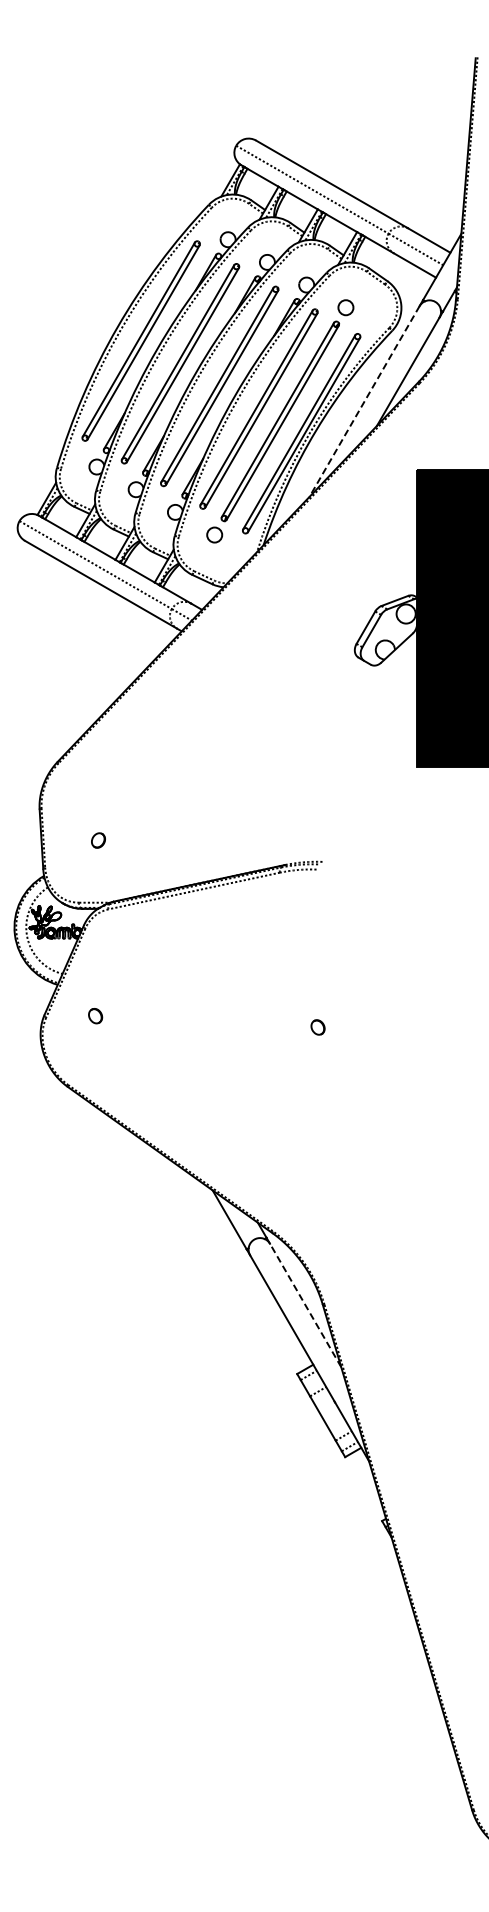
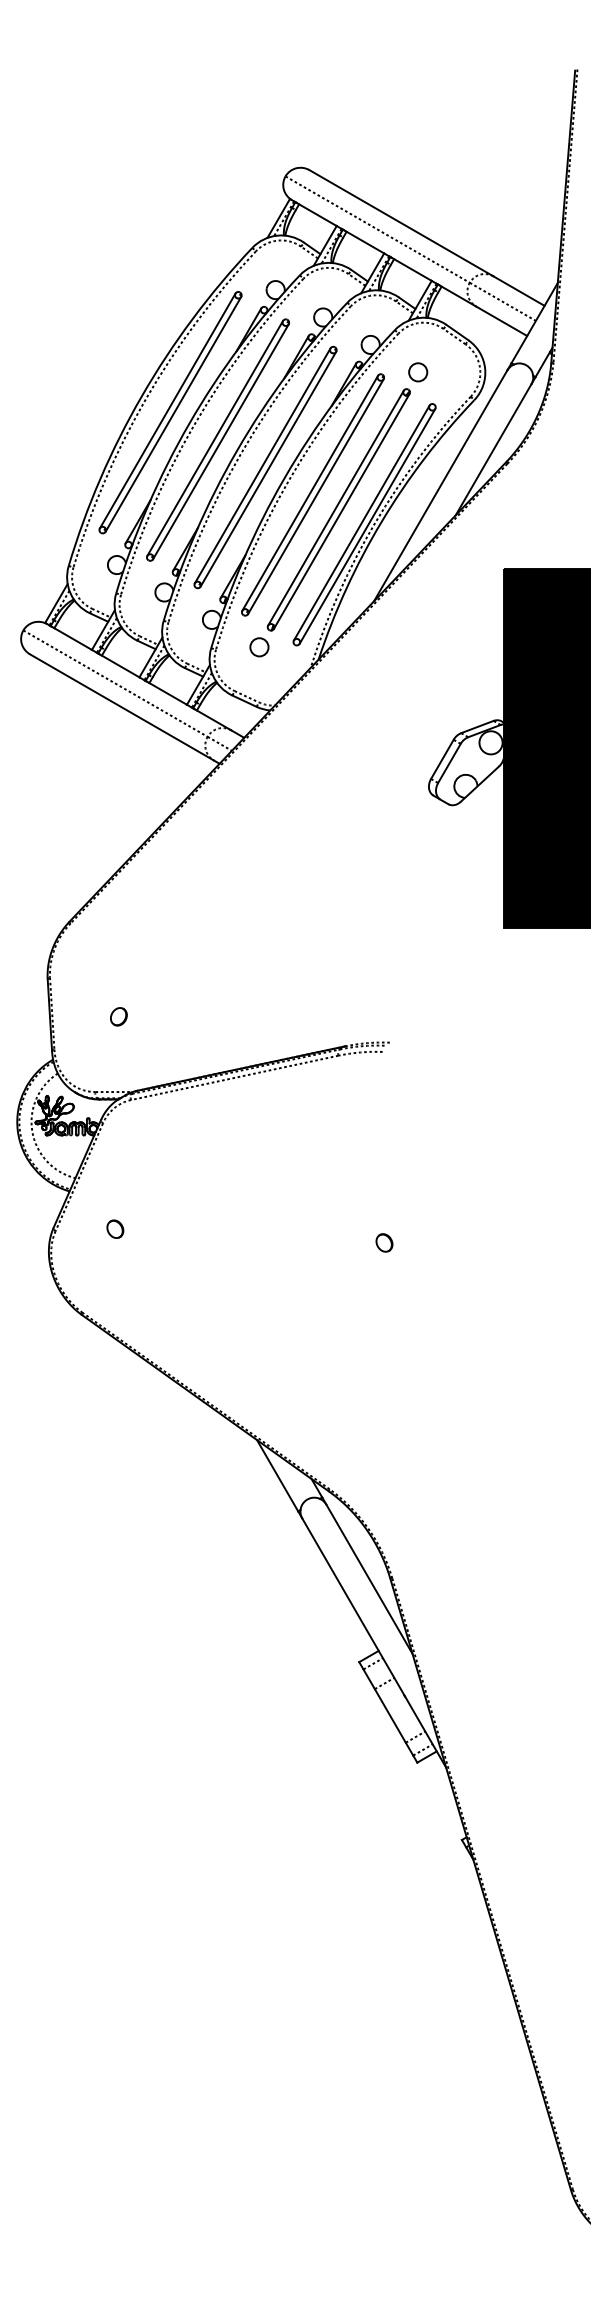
line: (364, 401) -> (440, 485), dashed -> solid
line: (305, 1305) -> (369, 1579), dashed -> solid

